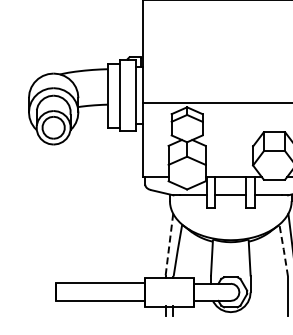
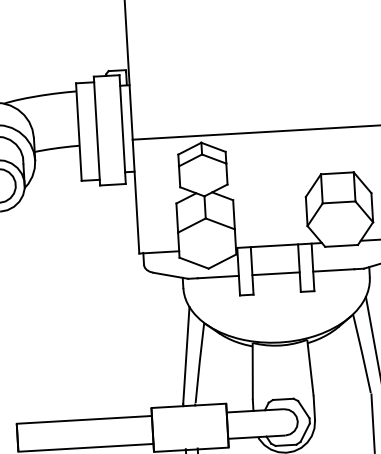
line: (169, 245) -> (186, 356), dashed -> solid
line: (283, 249) -> (361, 352), dashed -> solid

